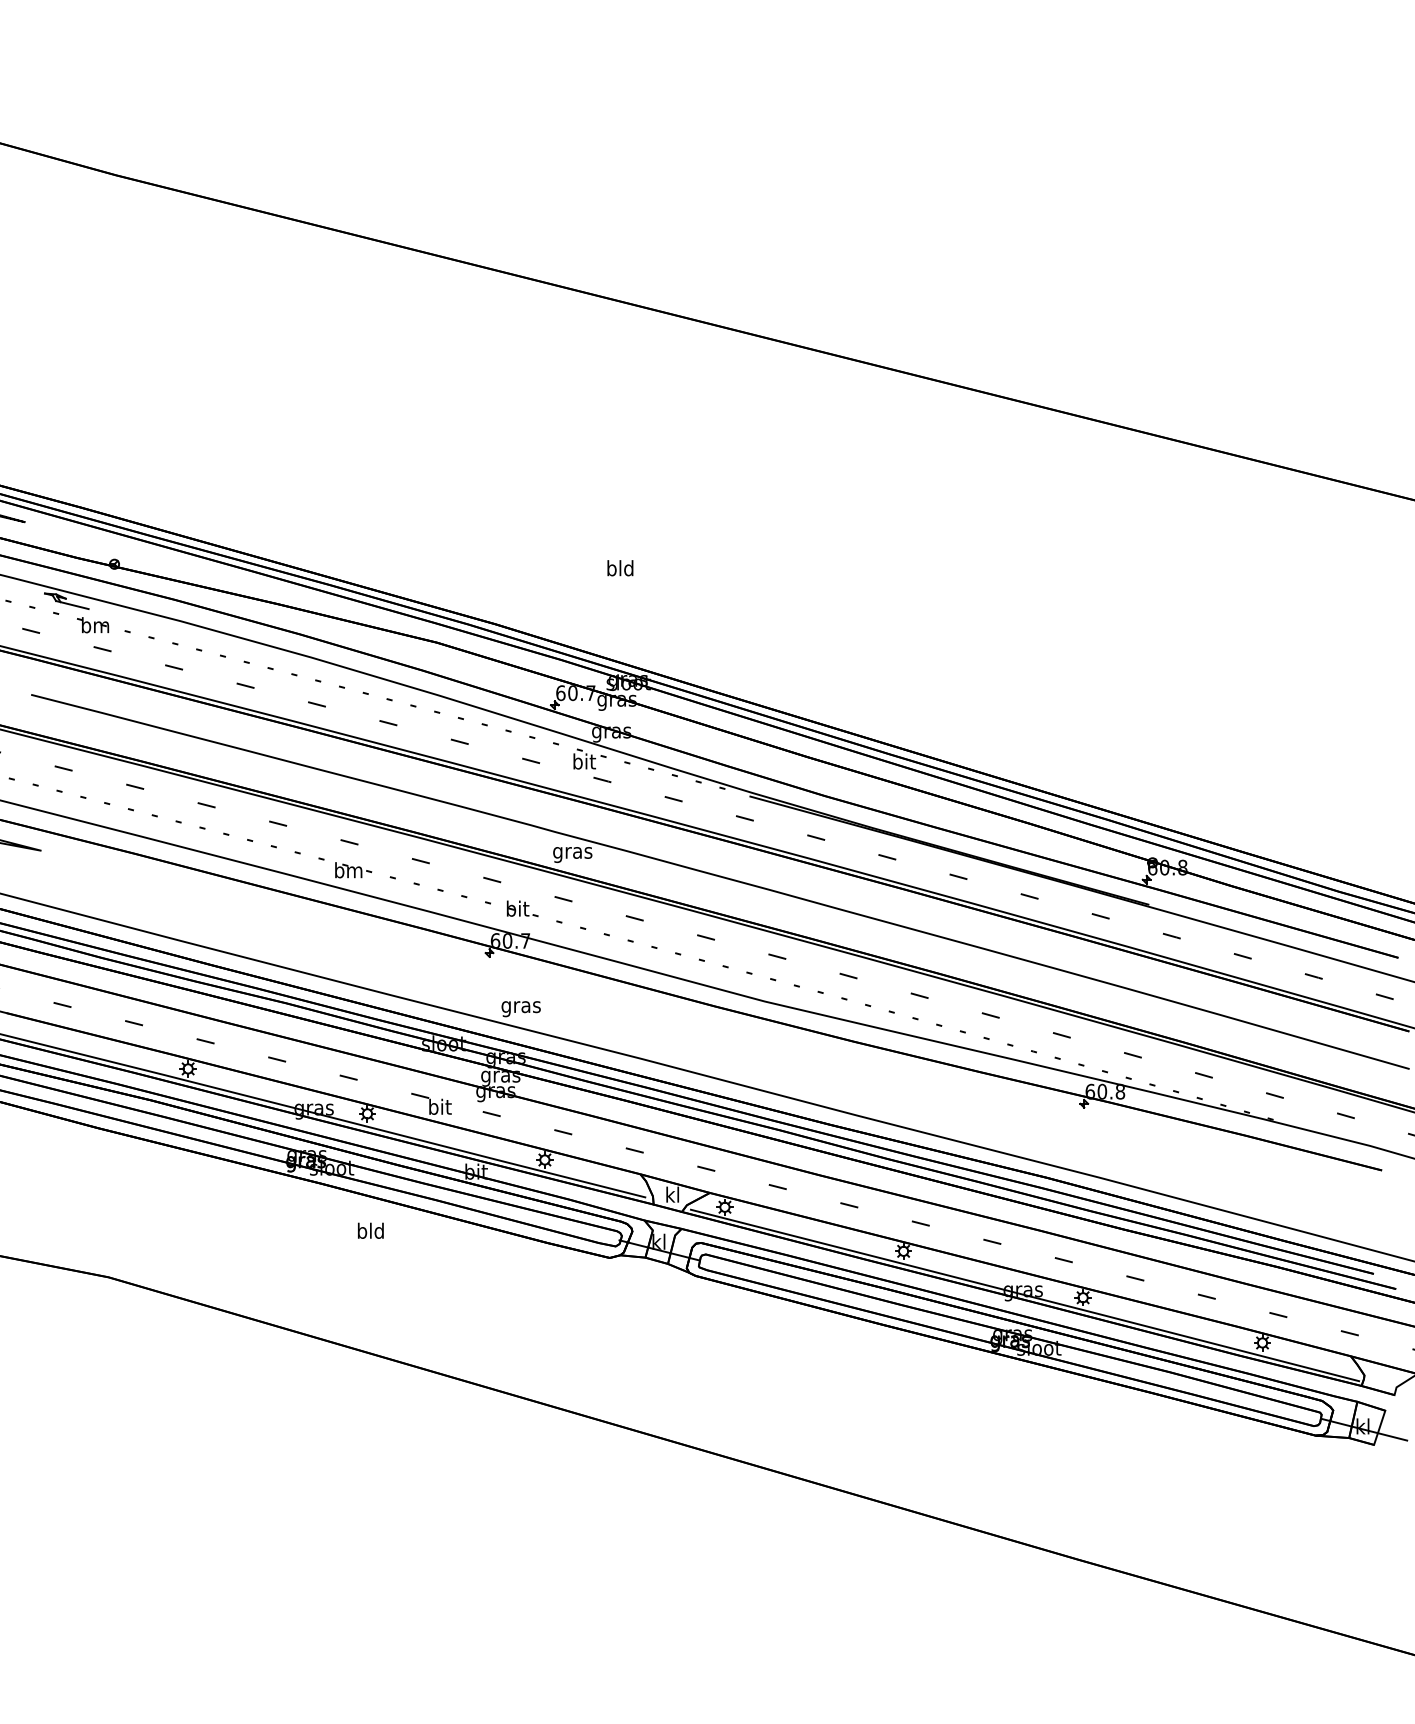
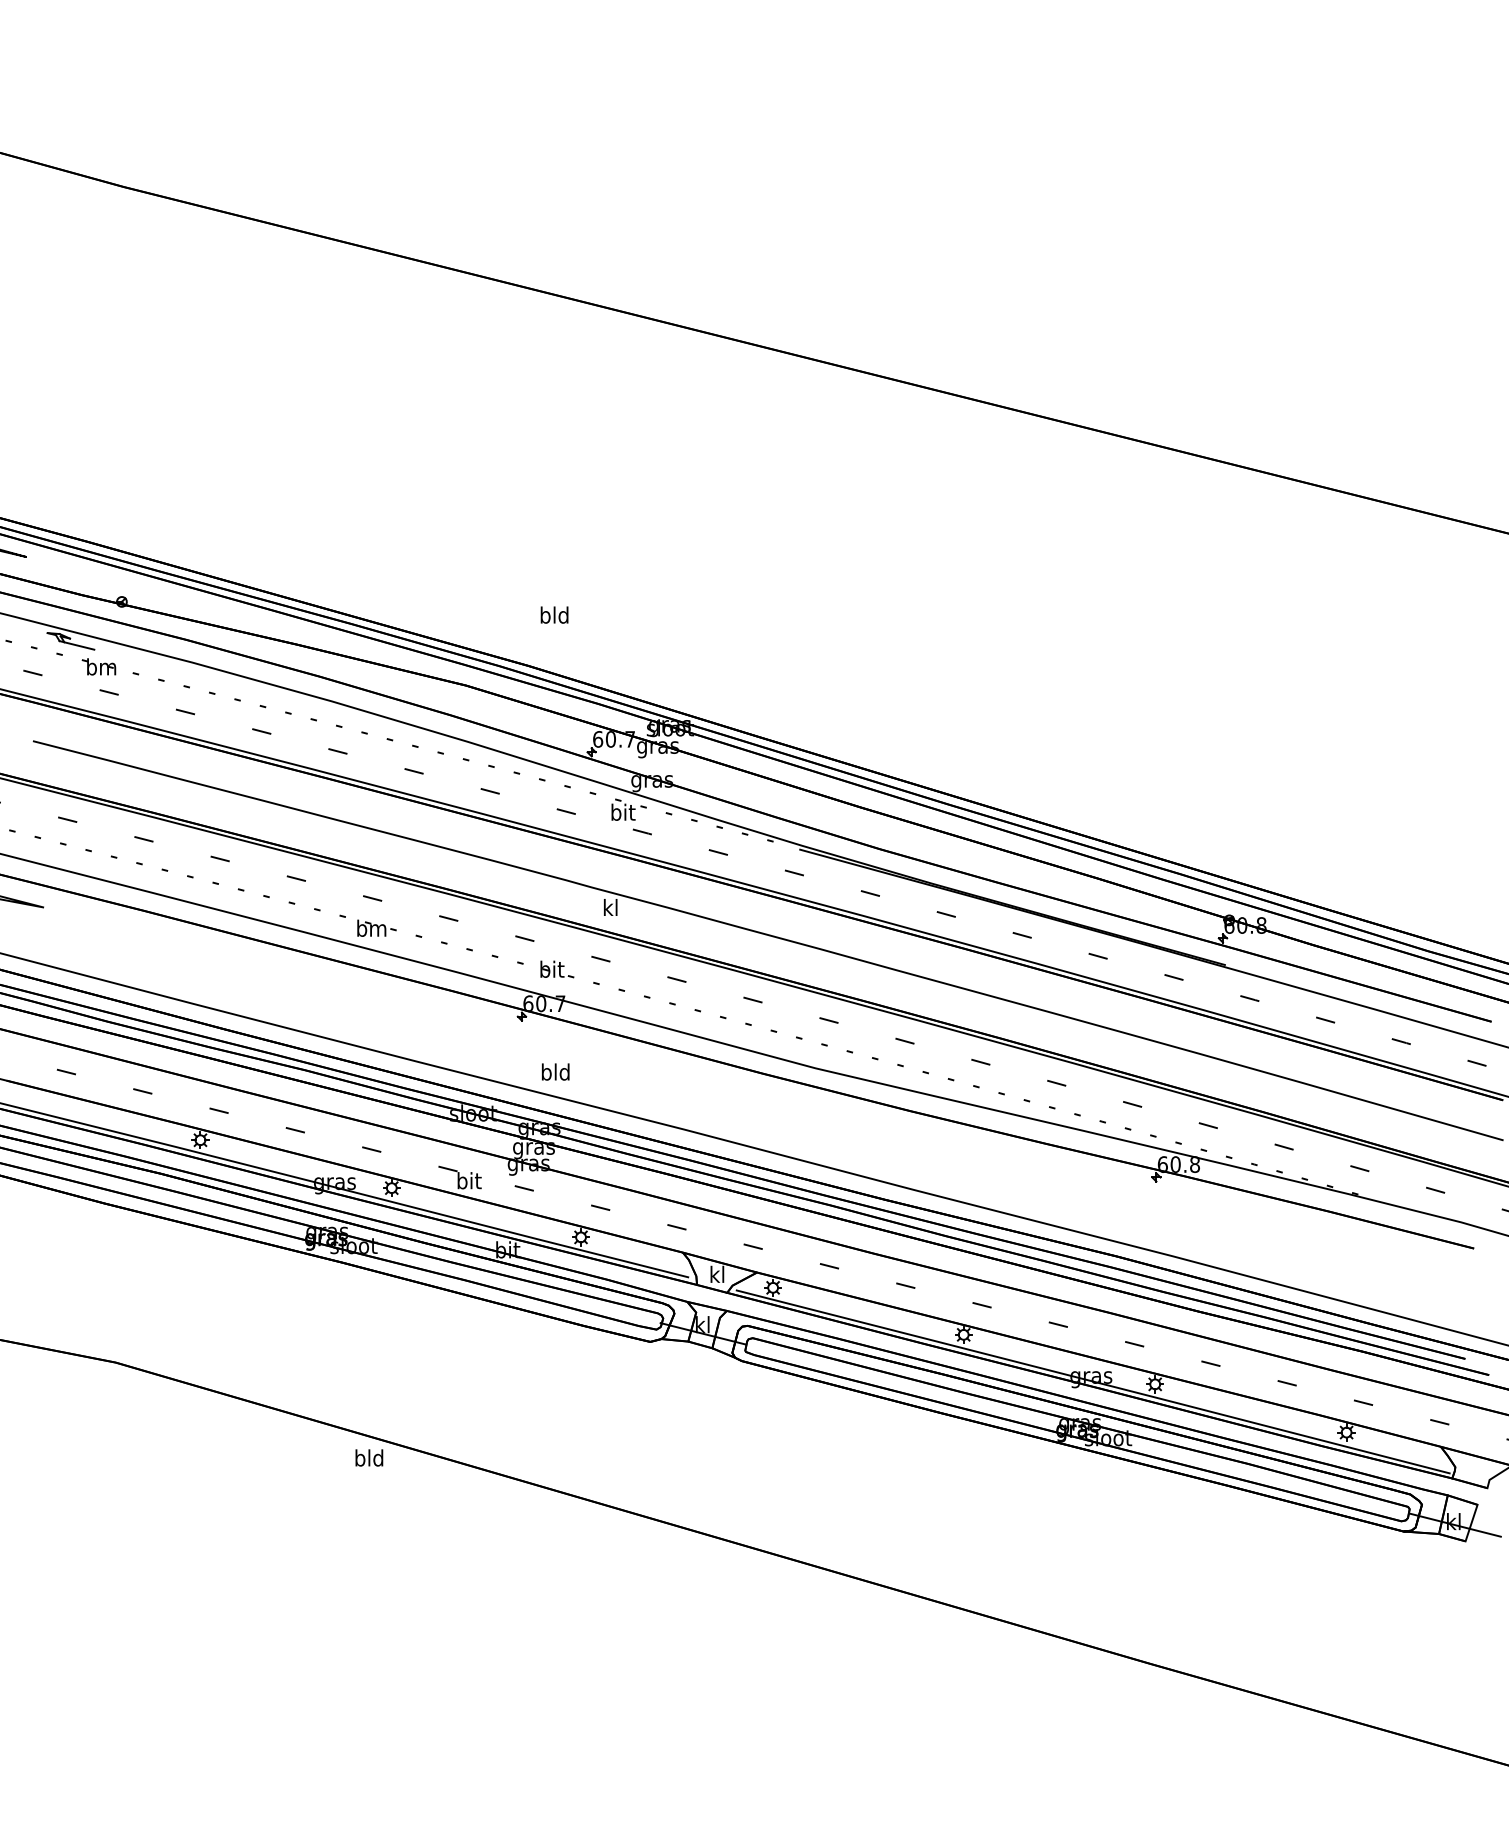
text: (620, 567) -> (554, 614), moved
text: (572, 852) -> (610, 909), gras -> kl
text: (520, 1007) -> (555, 1074), gras -> bld
text: (370, 1230) -> (369, 1457), moved

